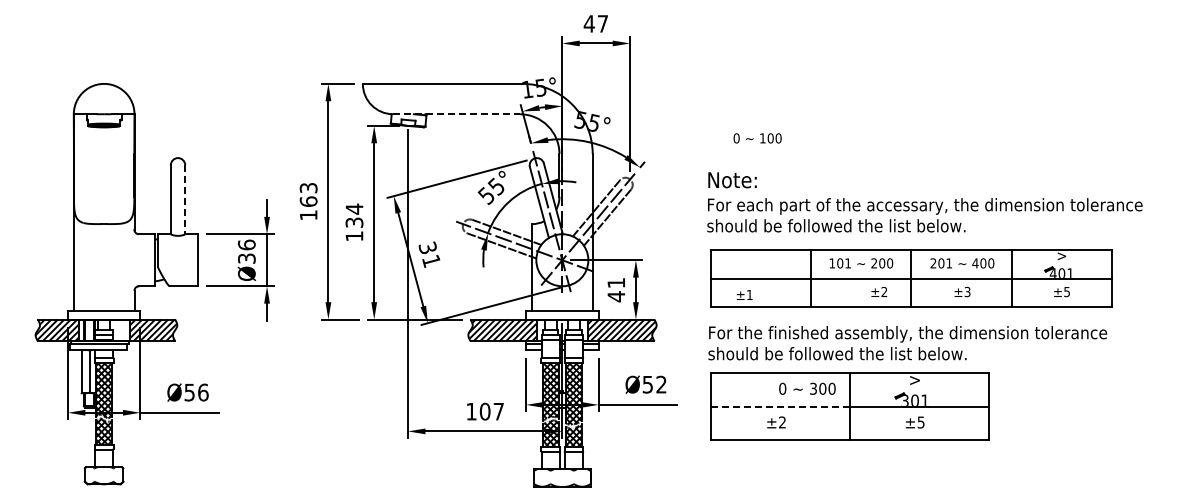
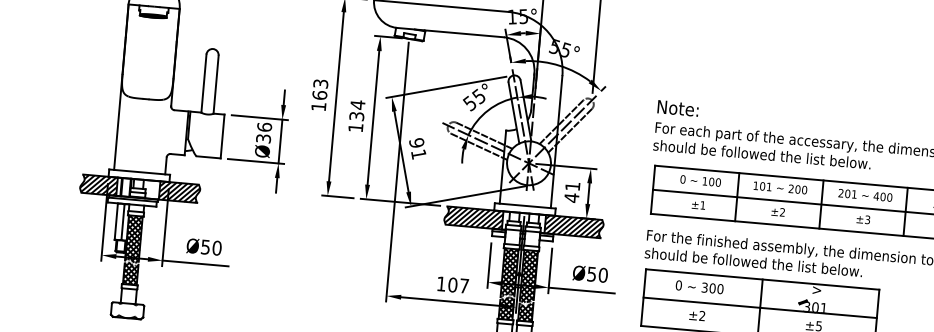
line: (456, 114) -> (450, 32), dashed -> solid
text: (757, 138) -> (700, 181), moved
line: (185, 200) -> (216, 85), dashed -> solid
text: (427, 247) -> (416, 142), 31 -> 91
text: (879, 291) -> (778, 211), moved
text: (744, 294) -> (698, 204), moved
text: (661, 384) -> (603, 275), Ø52 -> Ø50
text: (807, 388) -> (699, 287), moved
text: (203, 392) -> (217, 248), Ø56 -> Ø50
line: (781, 406) -> (702, 302), dashed -> solid

